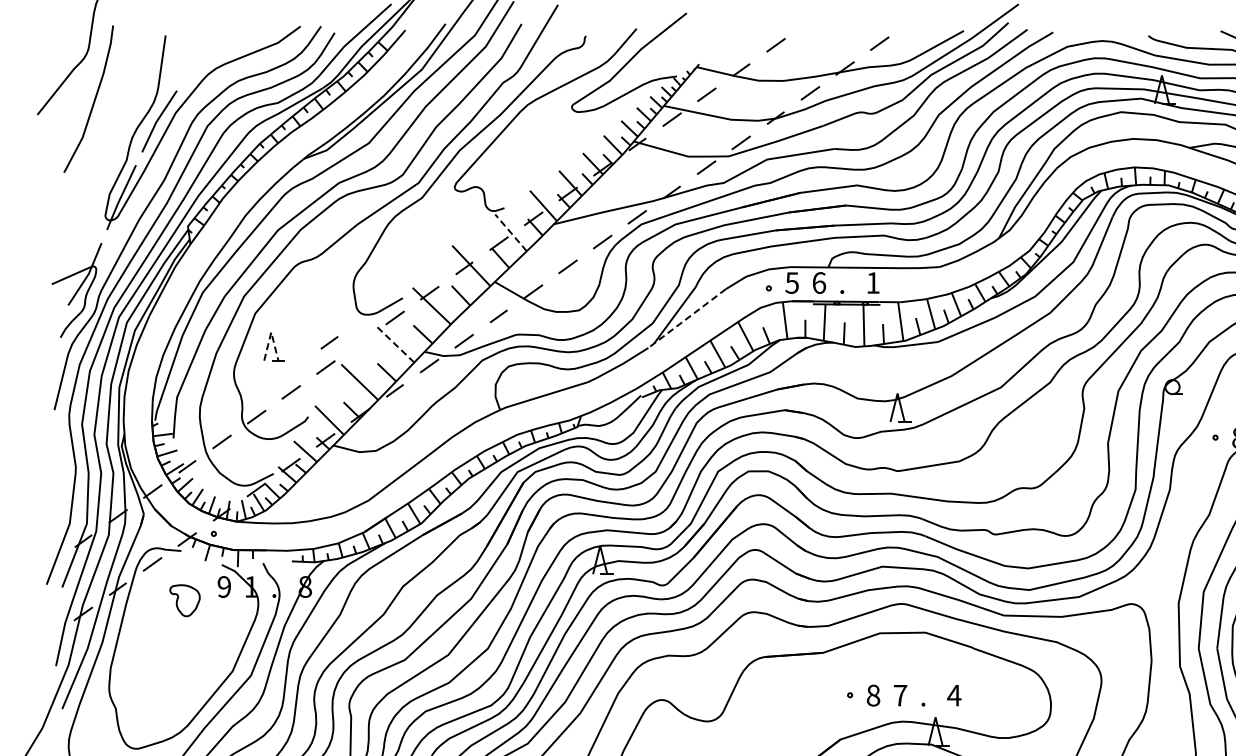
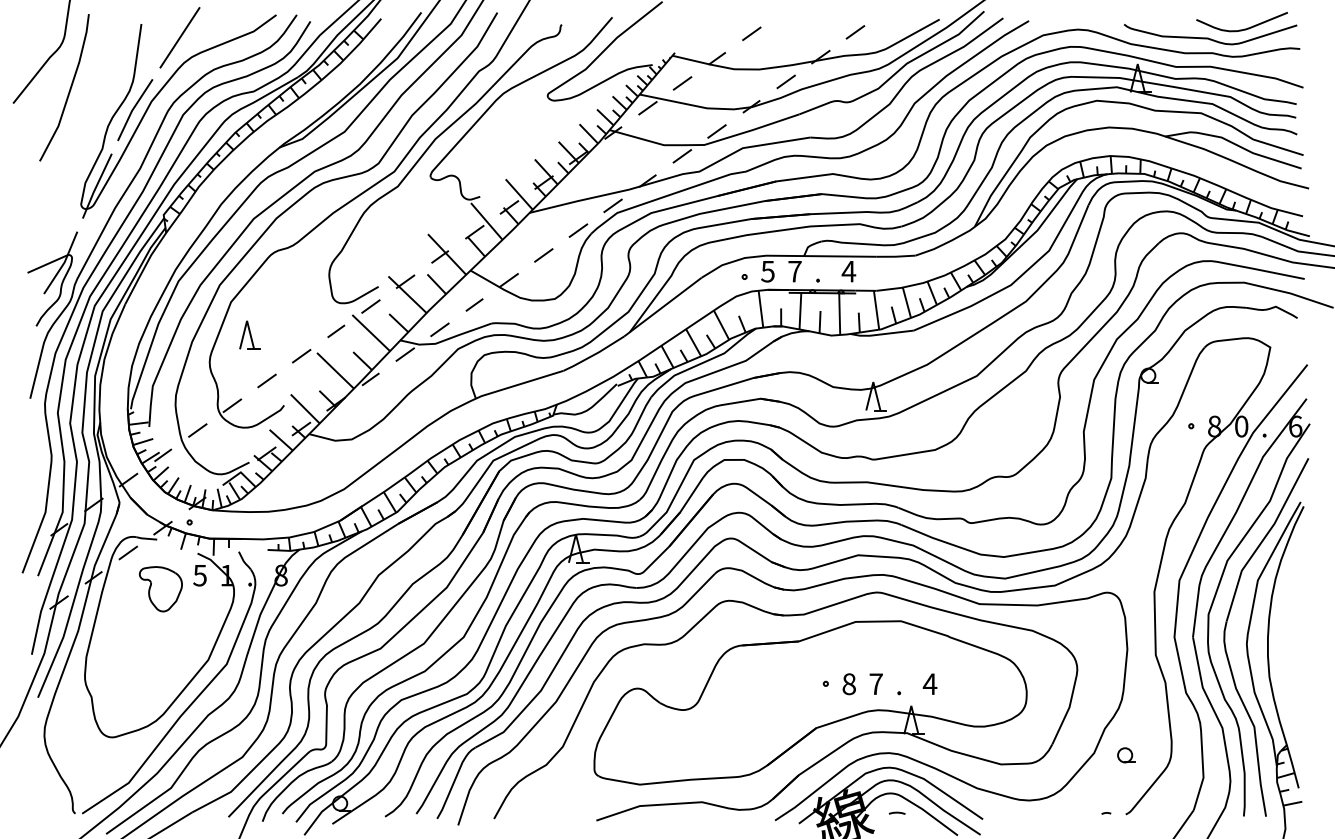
line: (203, 48) -> (179, 37), added
line: (510, 232) -> (486, 221), dashed -> solid
text: (818, 282) -> (794, 271), 6 -> 7
text: (872, 282) -> (848, 271), 1 -> 4
line: (686, 318) -> (662, 307), dashed -> solid
line: (271, 331) -> (247, 320), dashed -> solid
line: (329, 342) -> (336, 331), moved
line: (394, 343) -> (370, 332), dashed -> solid
text: (223, 586) -> (199, 575), 9 -> 5
part: (184, 600) -> (160, 589), size x1.43

